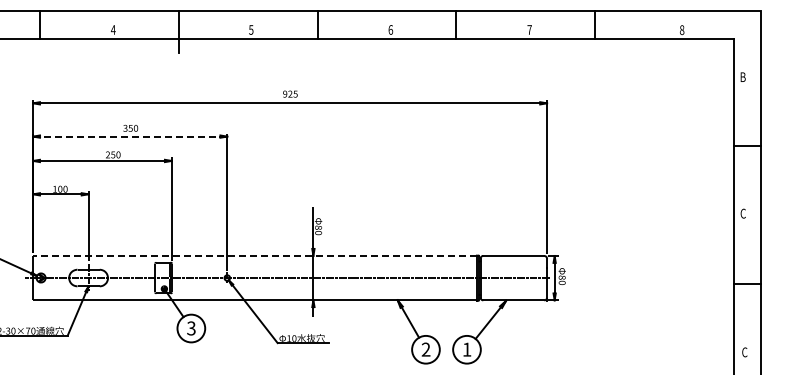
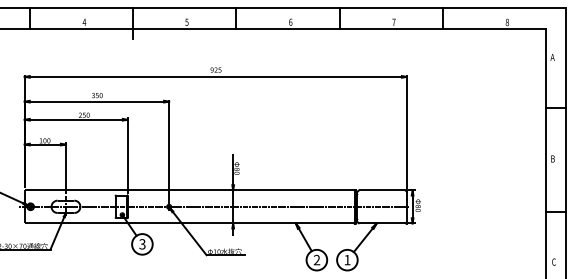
text: (742, 76) -> (552, 56), B -> A
line: (130, 136) -> (97, 101), dashed -> solid
text: (742, 213) -> (552, 158), C -> B
line: (256, 255) -> (190, 190), dashed -> solid

